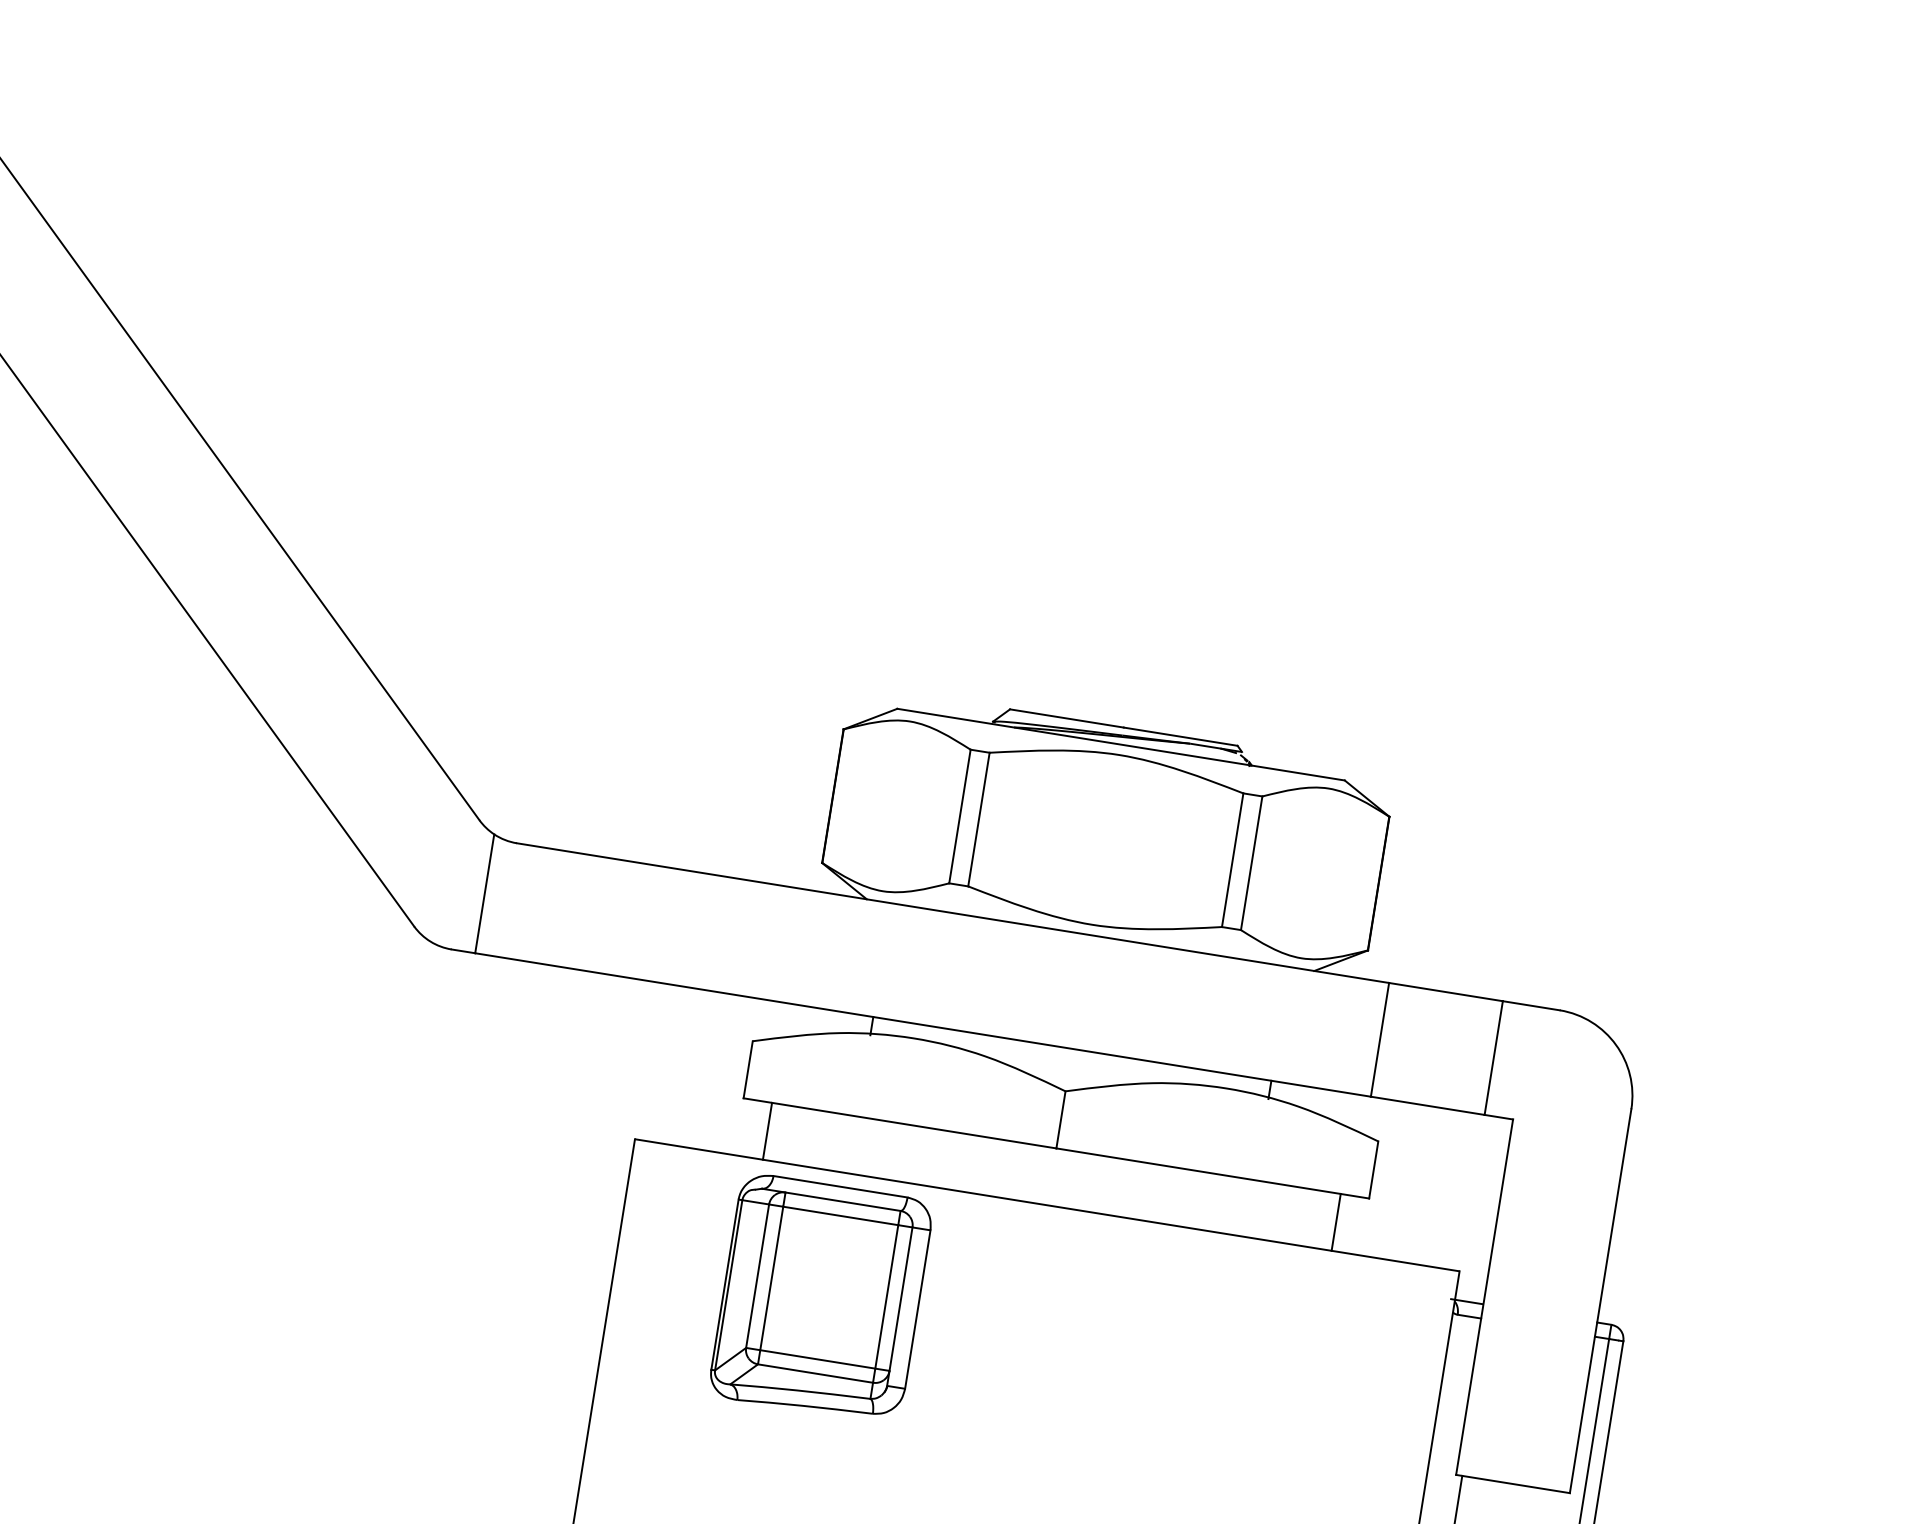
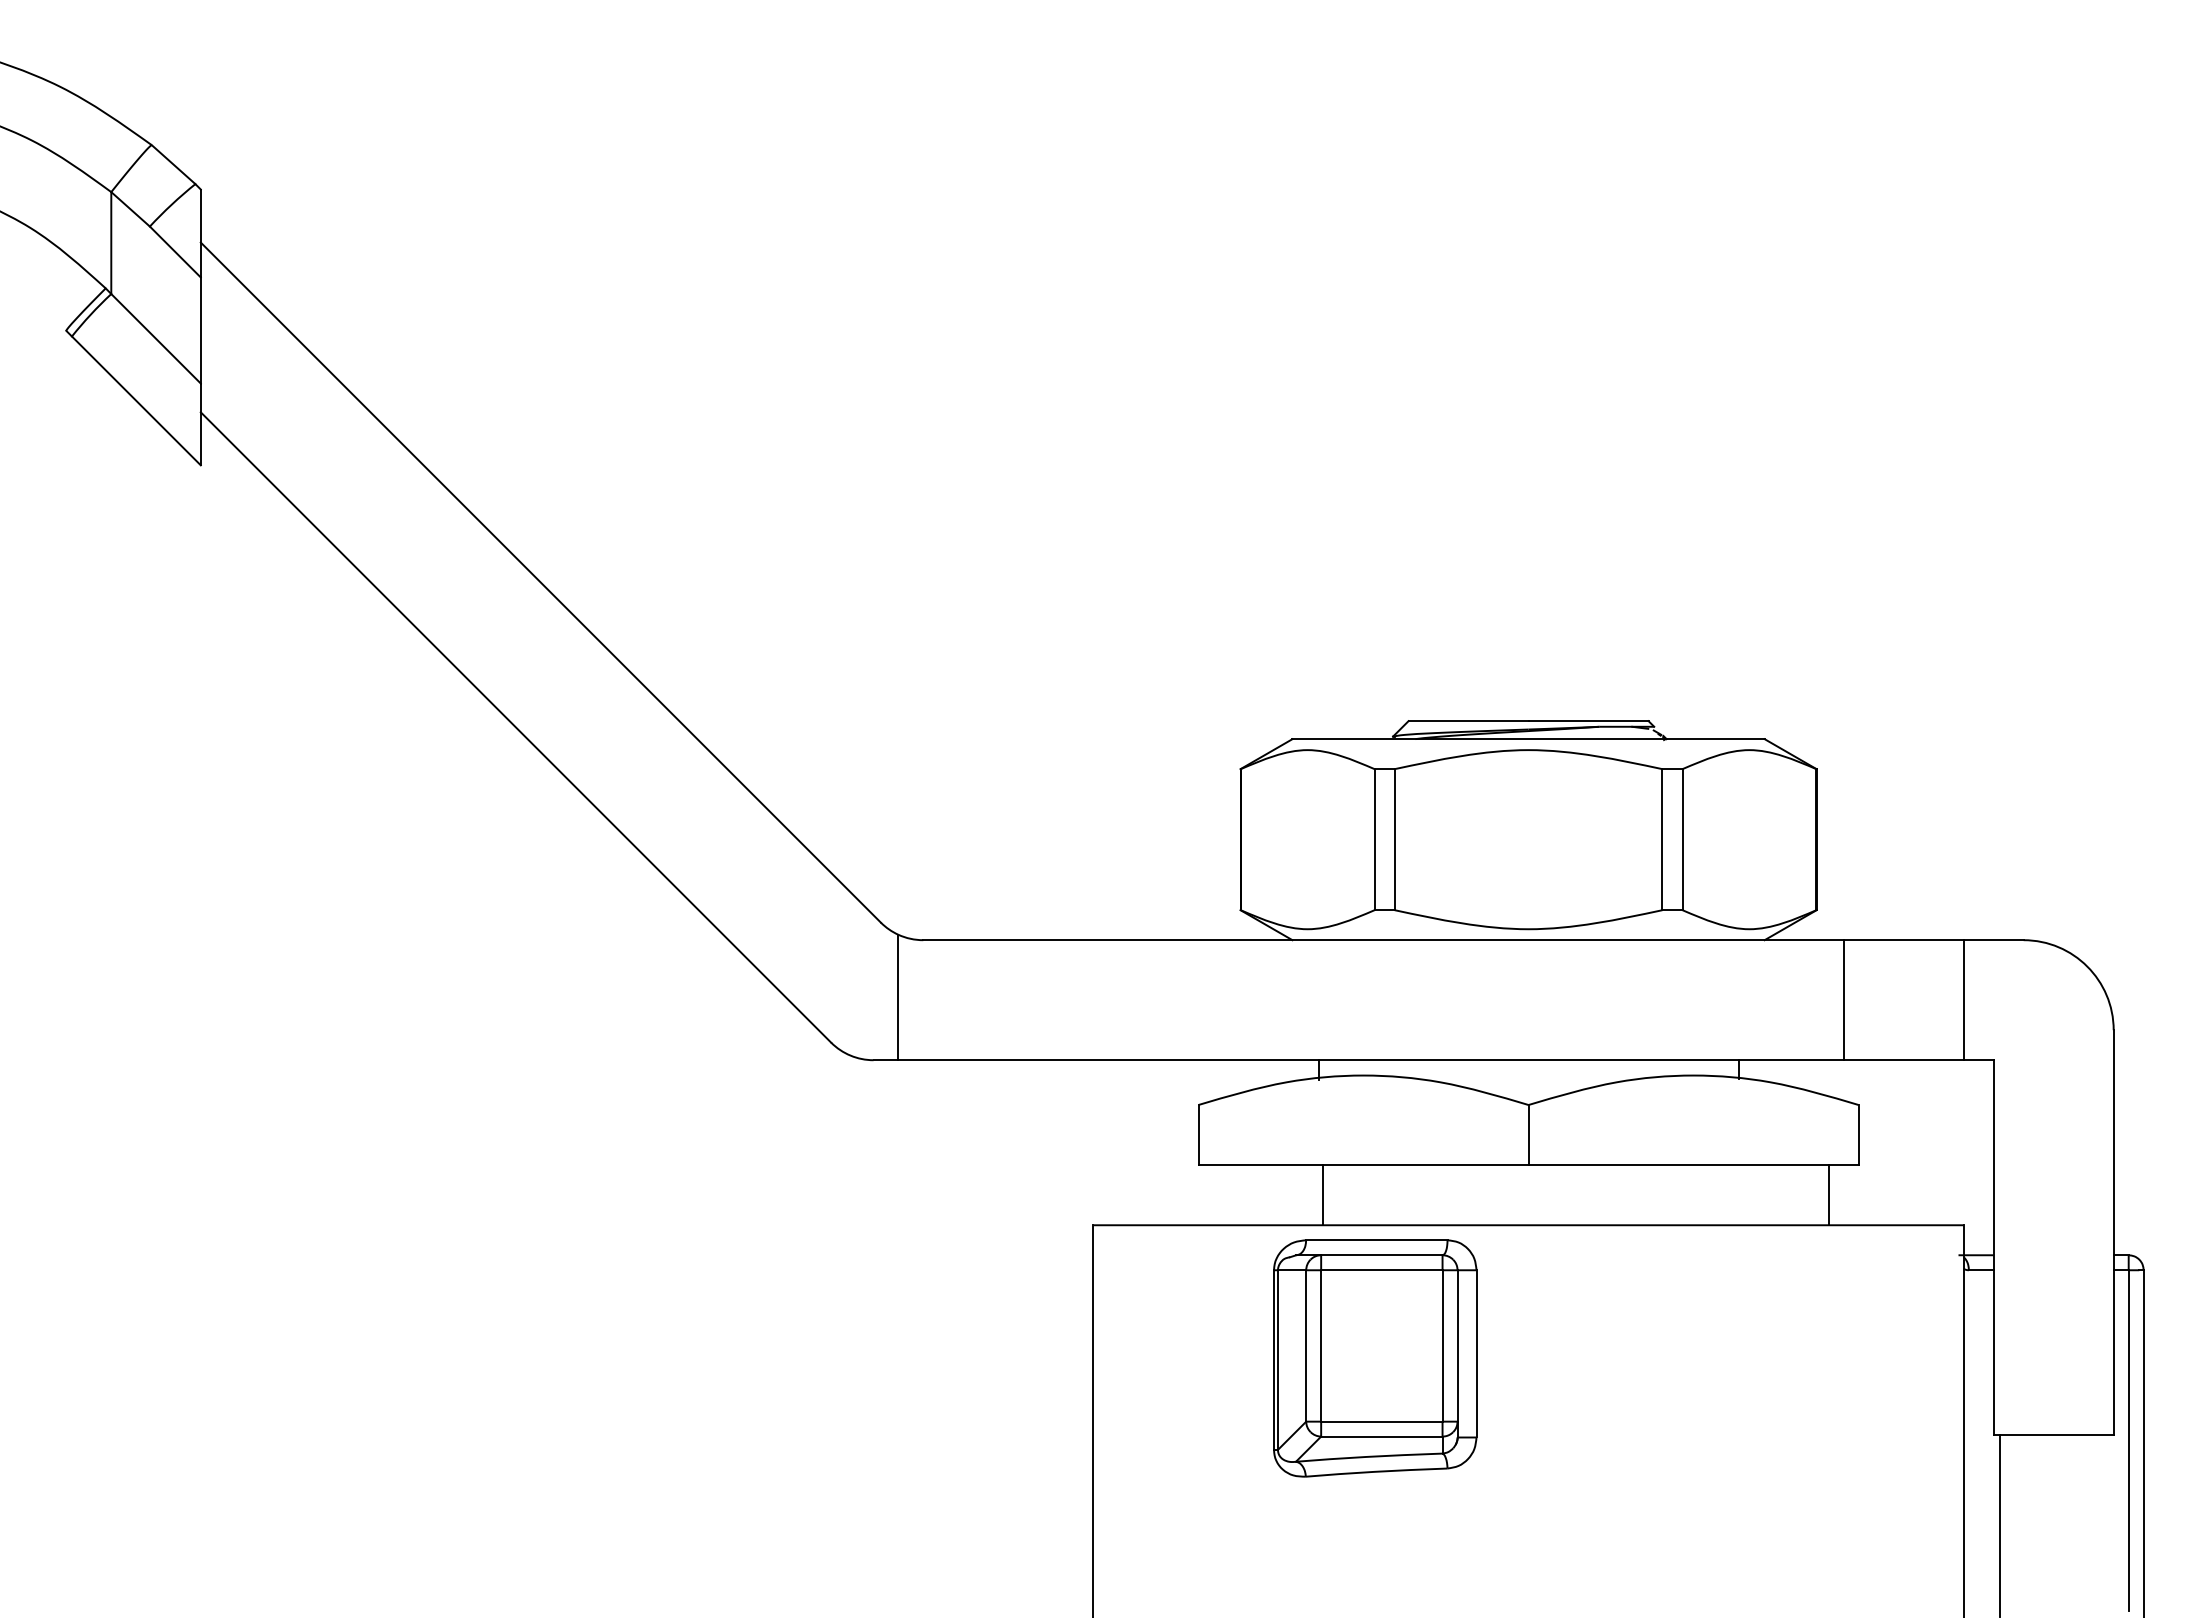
line: (767, 1131) -> (1322, 1195), moved
part: (821, 1298) -> (1375, 1358), moved

